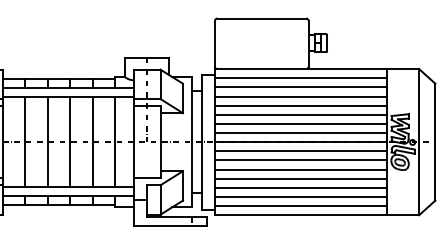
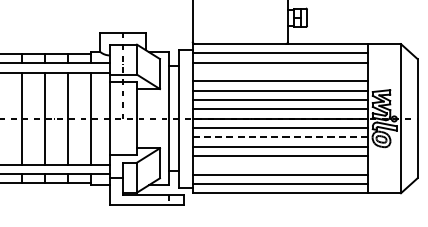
line: (301, 96) -> (280, 72), removed
line: (301, 160) -> (280, 137), solid -> dashed
line: (301, 187) -> (280, 164), removed

